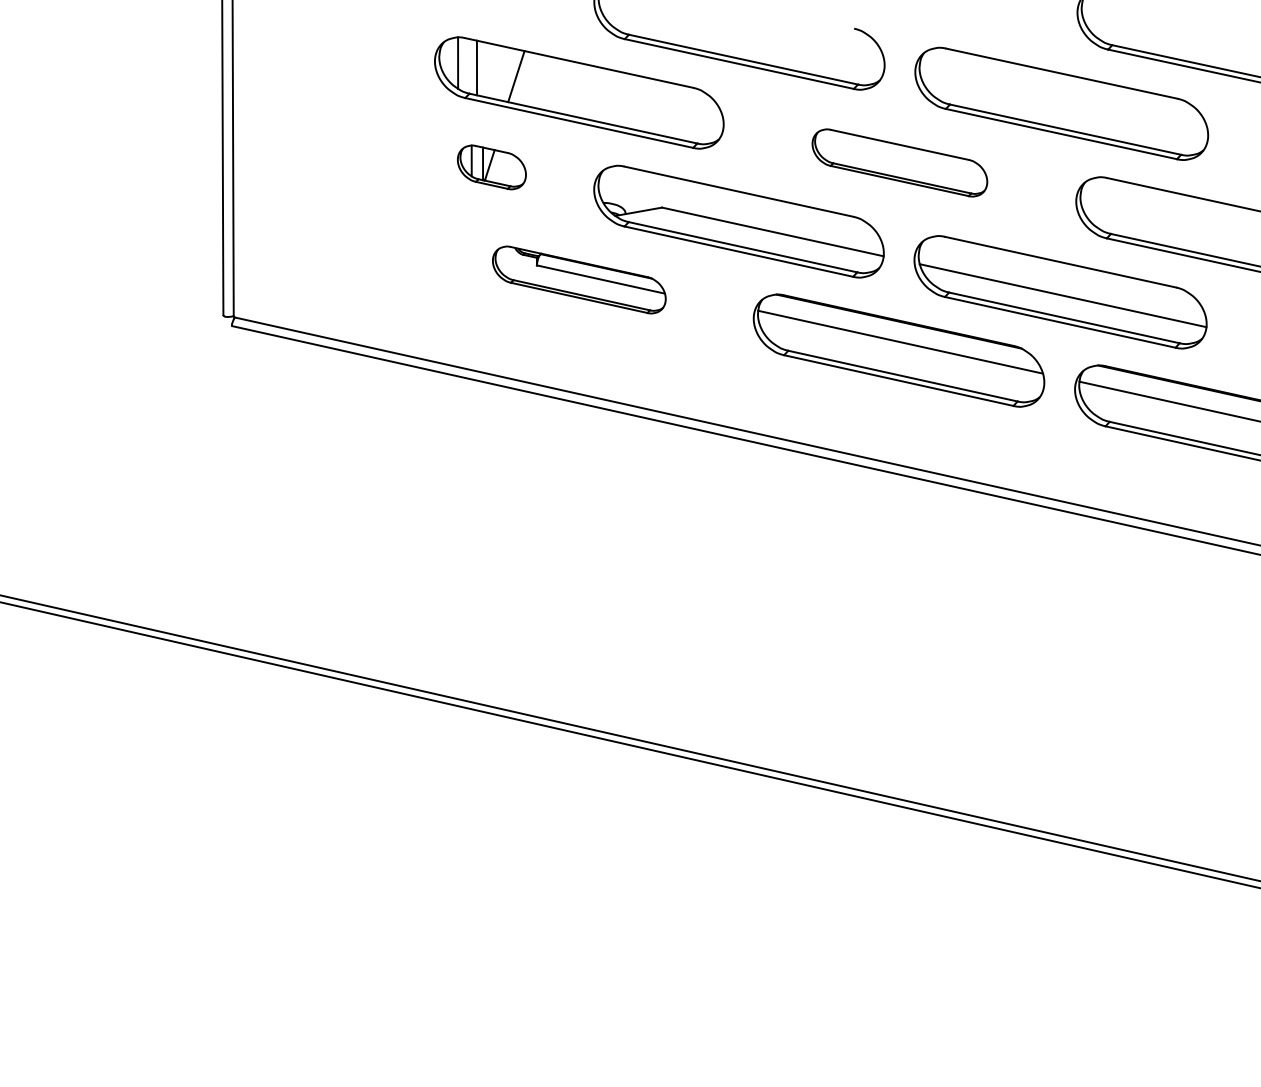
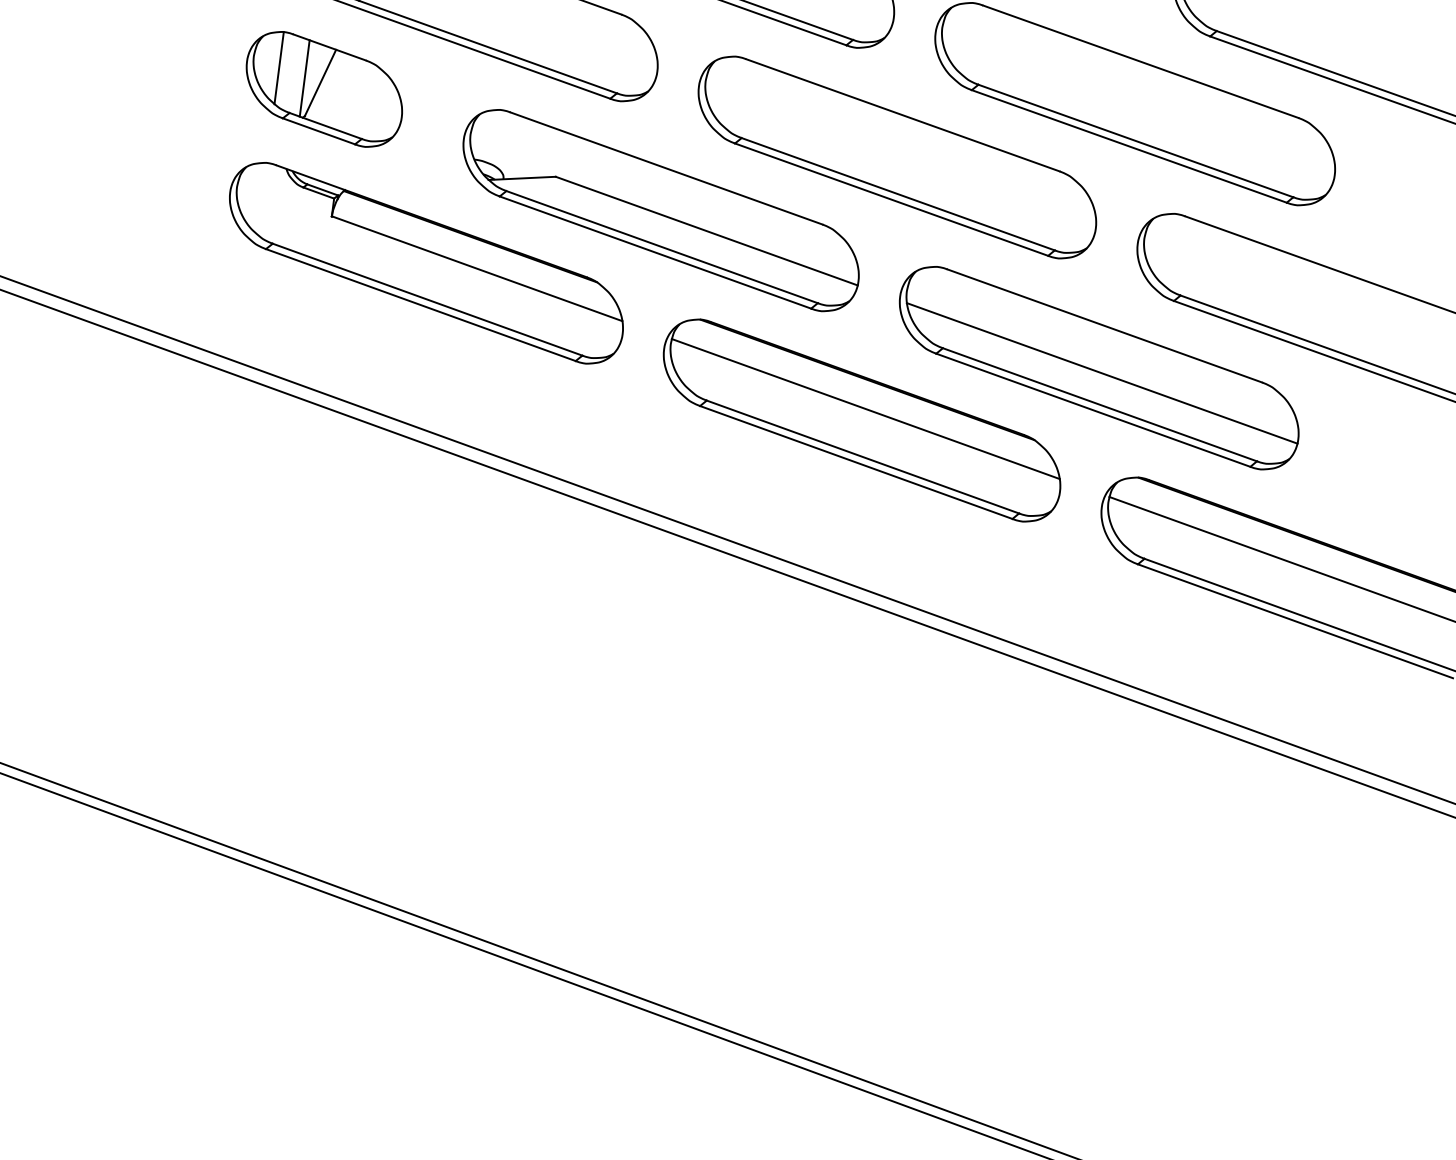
part: (899, 162) -> (896, 156), size x1.67
part: (491, 167) -> (323, 89), size x1.67
part: (579, 279) -> (426, 262), size x1.67

